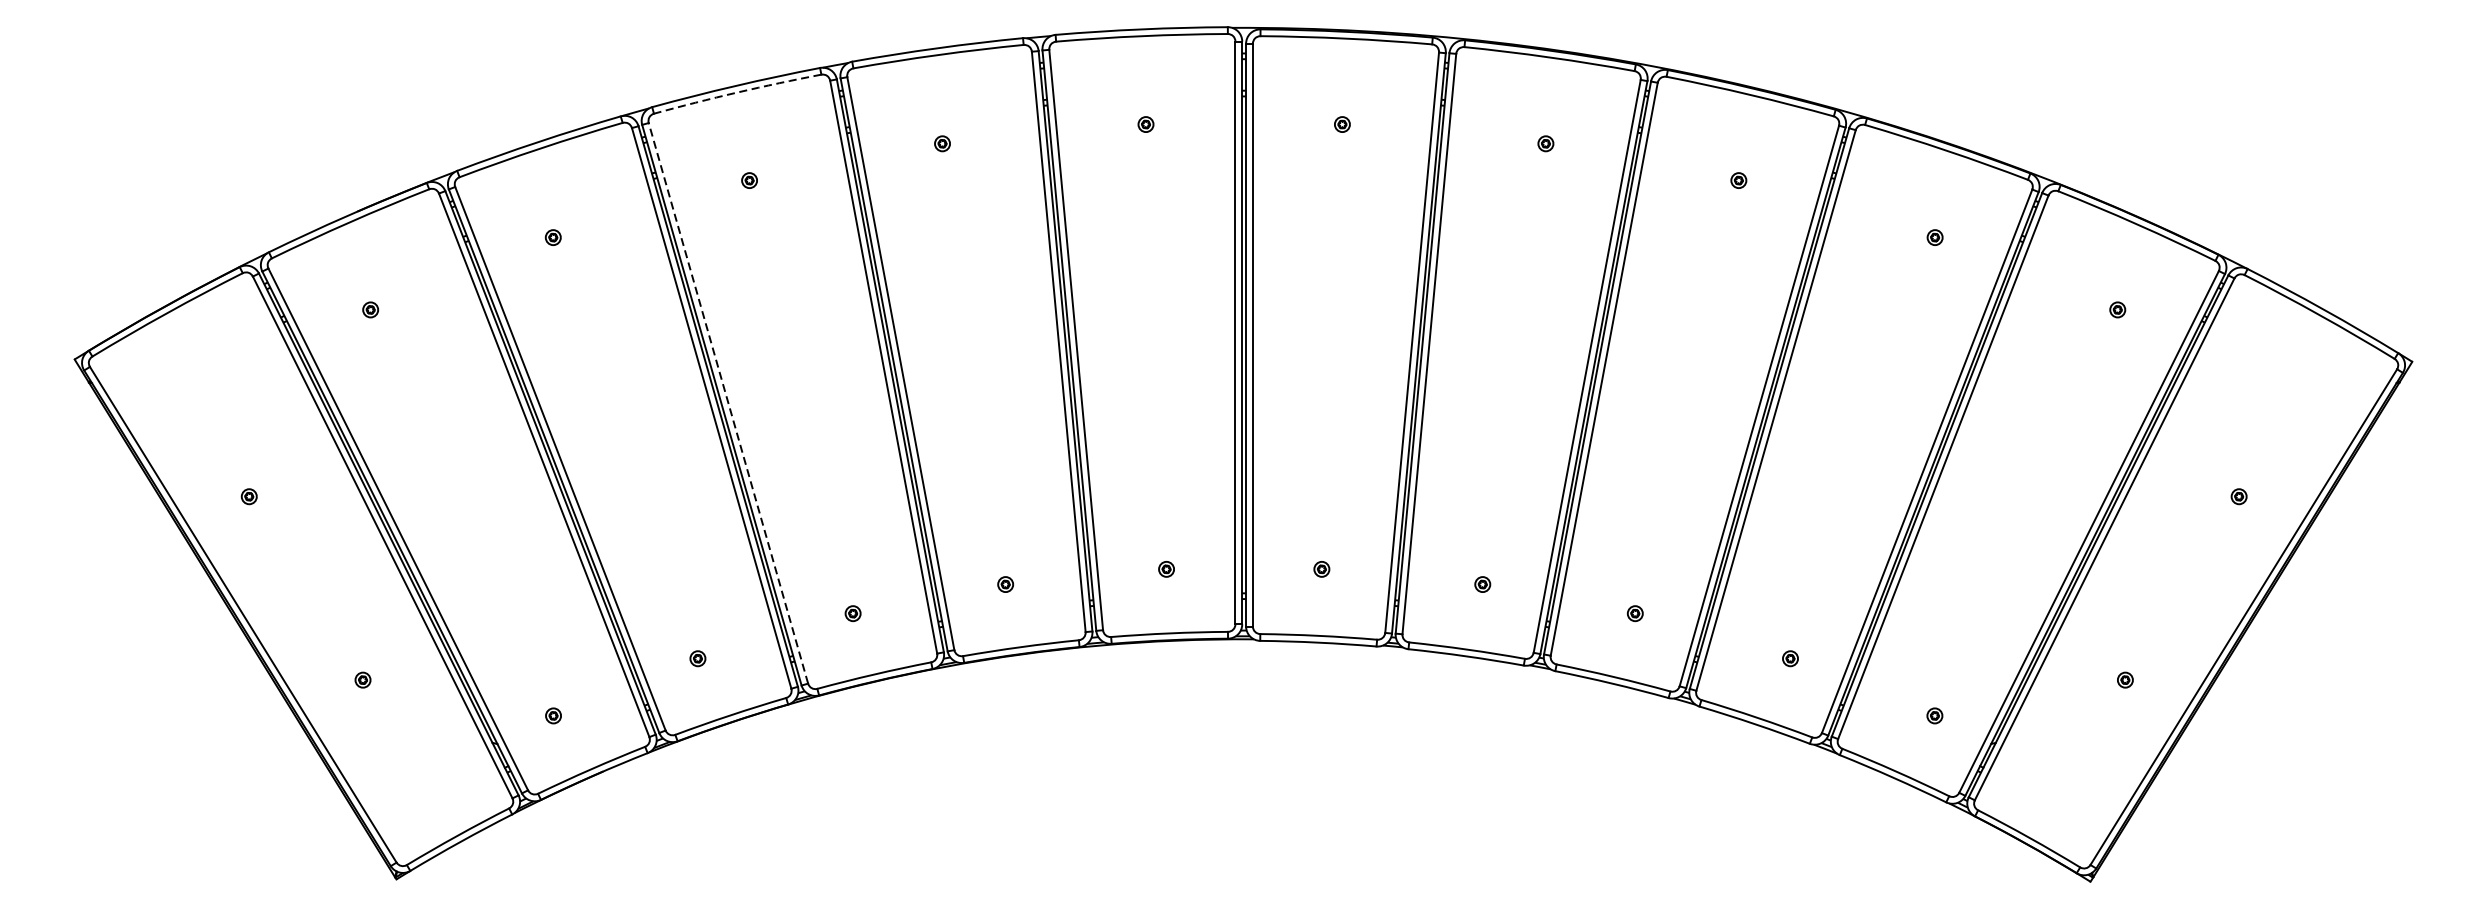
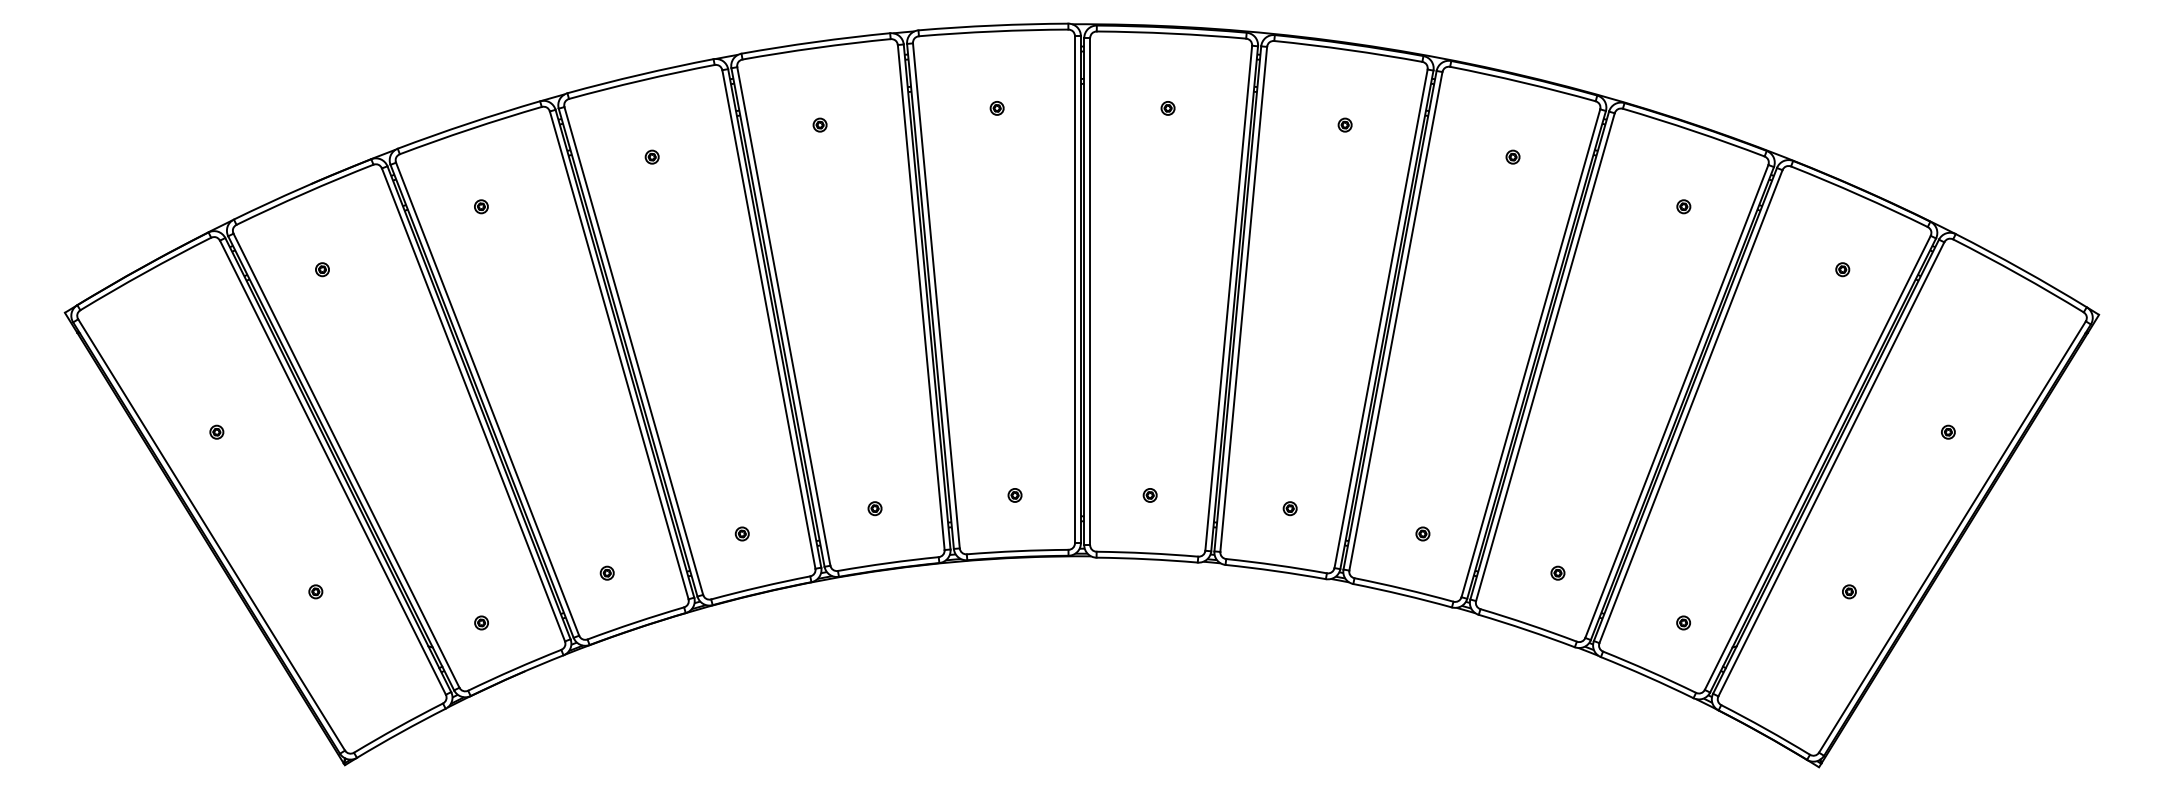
arc: (737, 92) -> (641, 80), dashed -> solid
line: (728, 402) -> (633, 350), dashed -> solid

